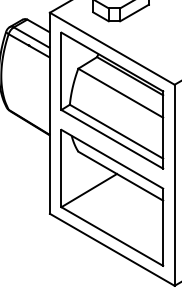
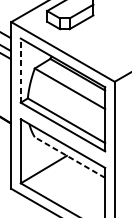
line: (61, 71) -> (20, 70), solid -> dashed
line: (120, 176) -> (69, 157), solid -> dashed

